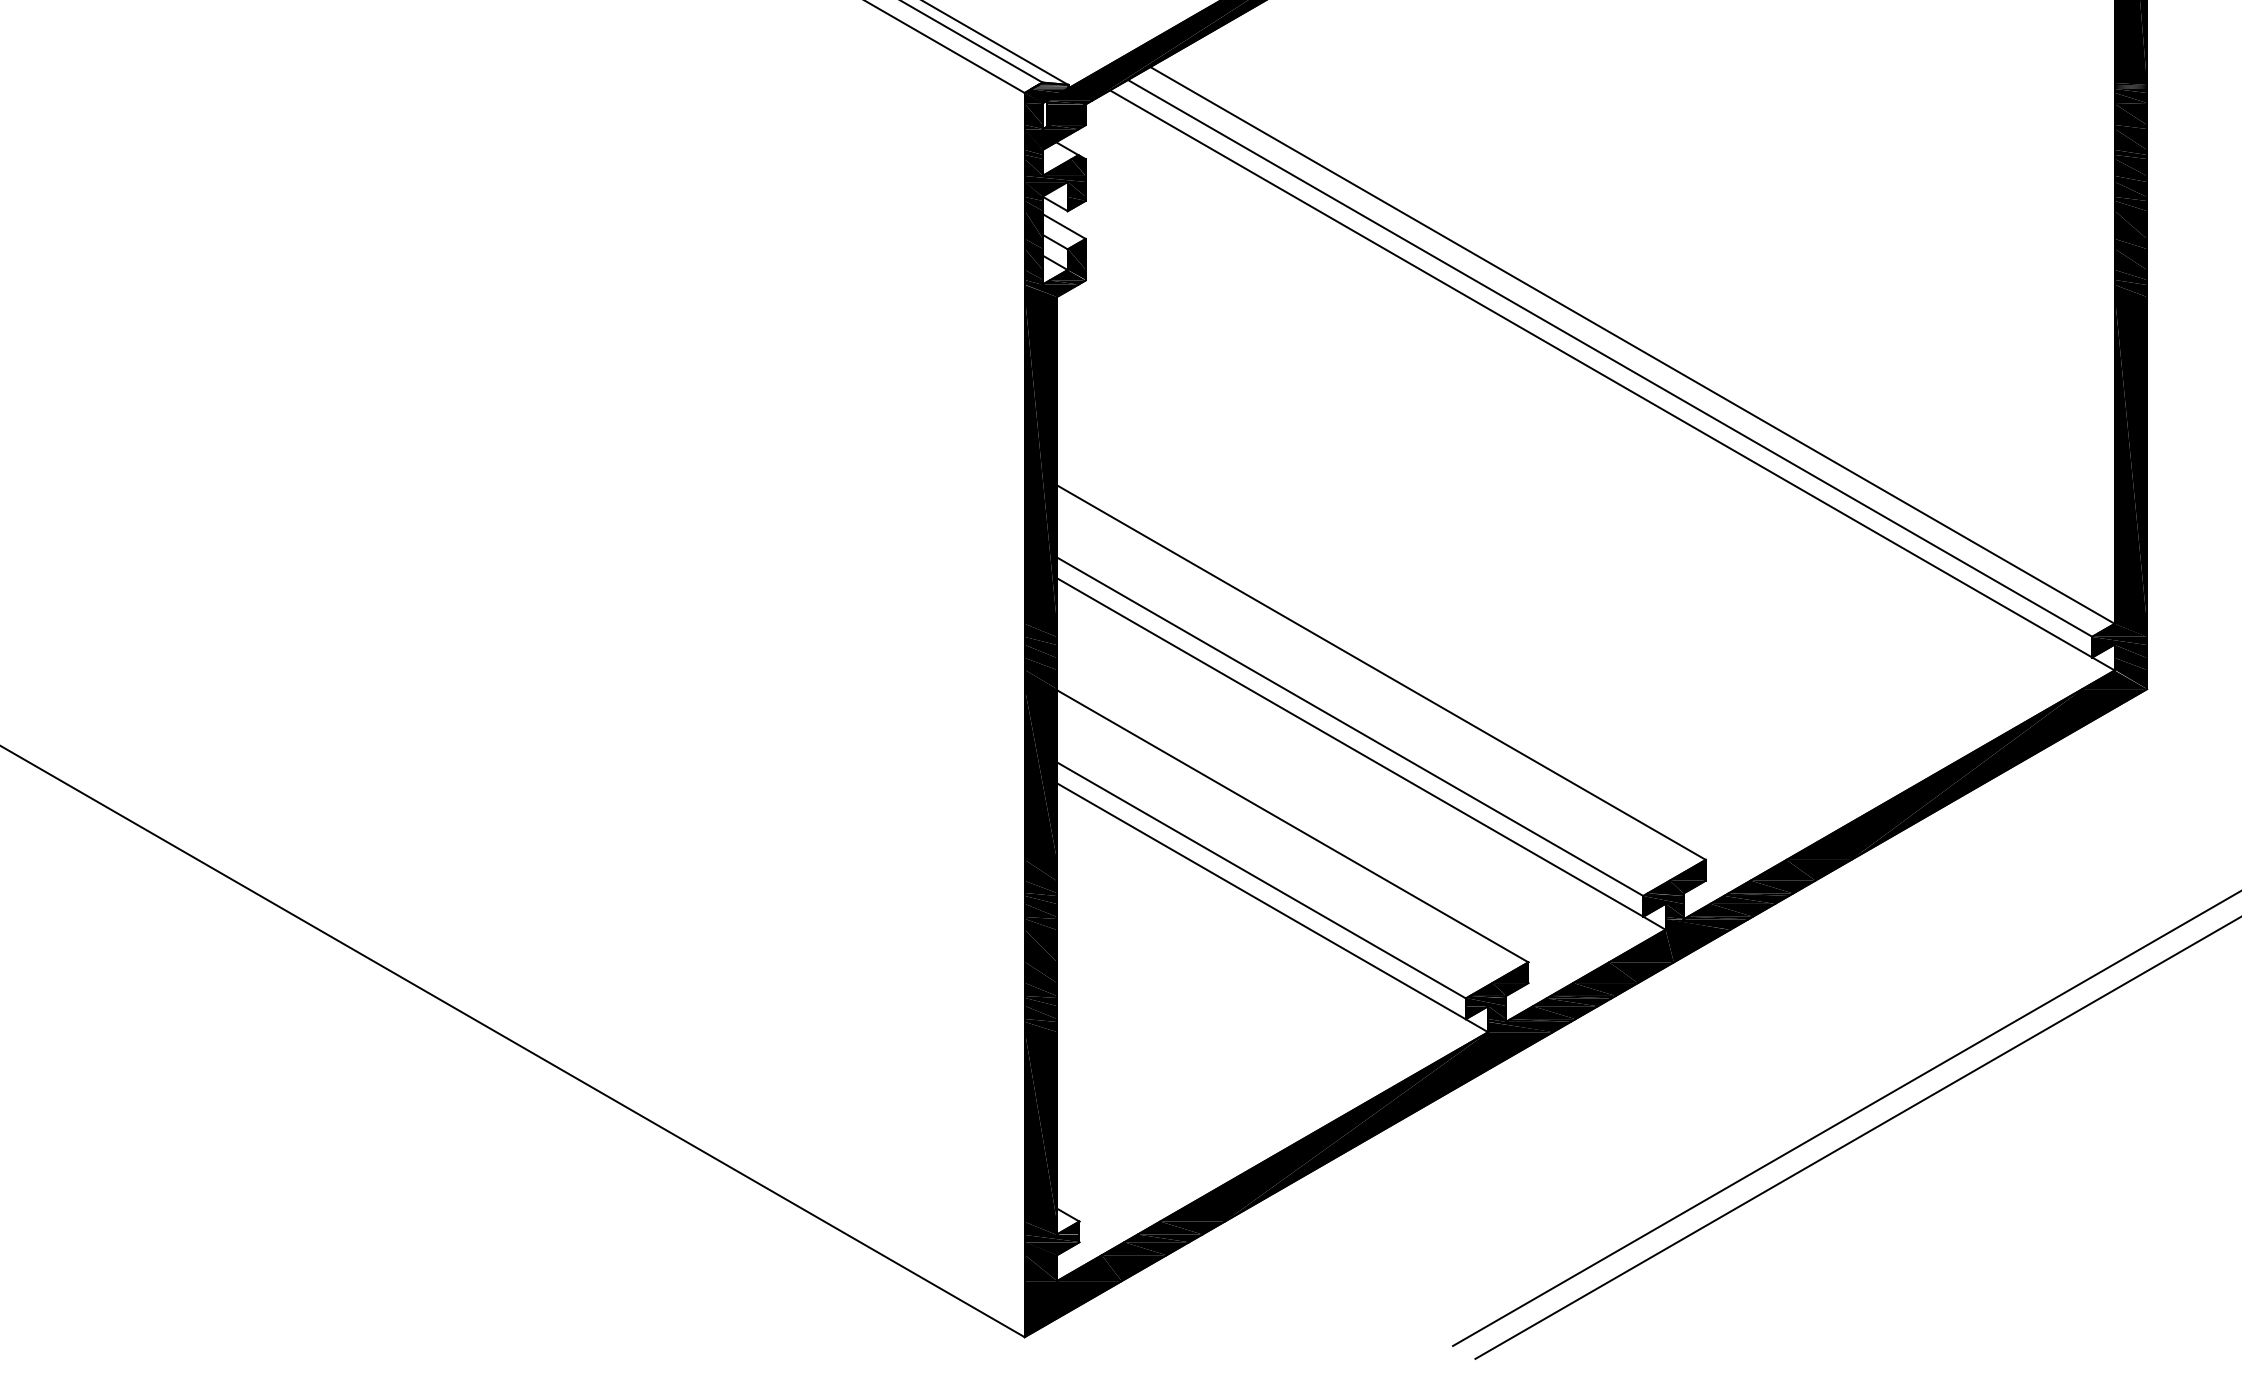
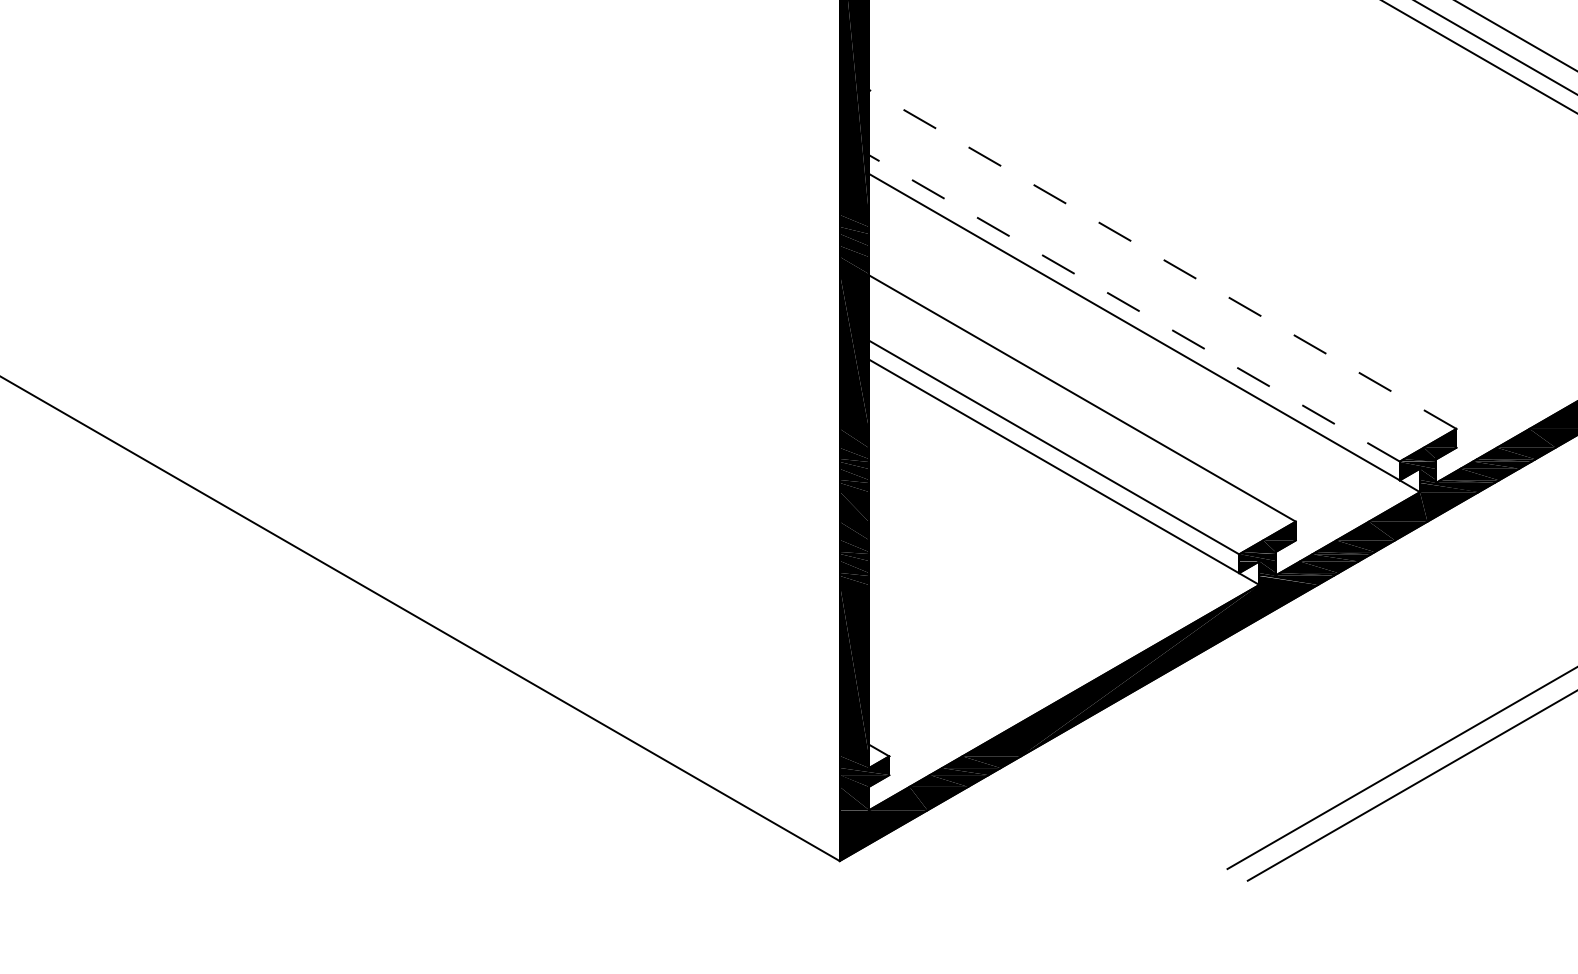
line: (1381, 672) -> (1162, 259), solid -> dashed
line: (1350, 726) -> (1134, 308), solid -> dashed

